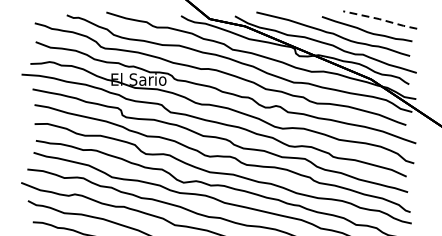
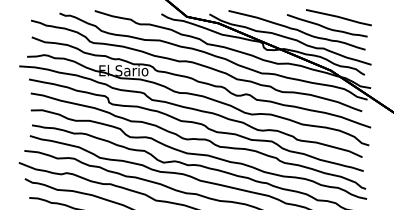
line: (379, 19) -> (338, 17), dashed -> solid

